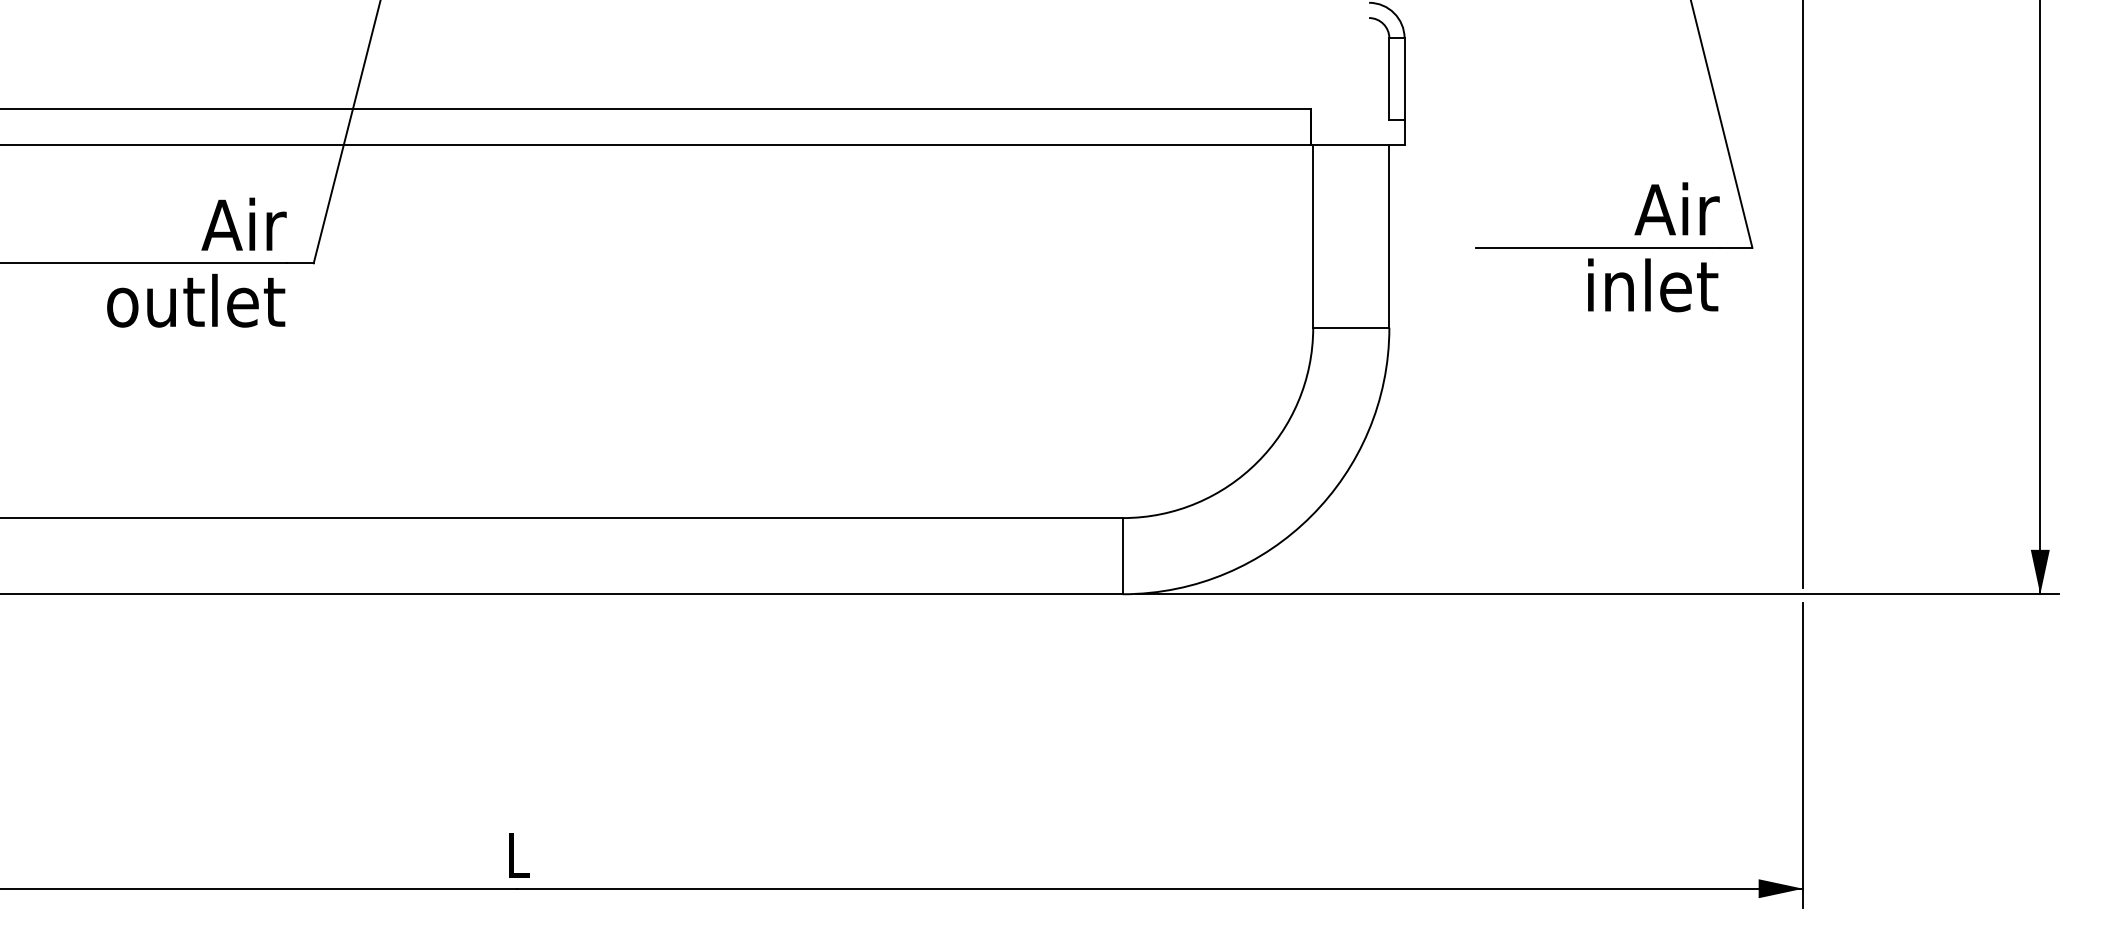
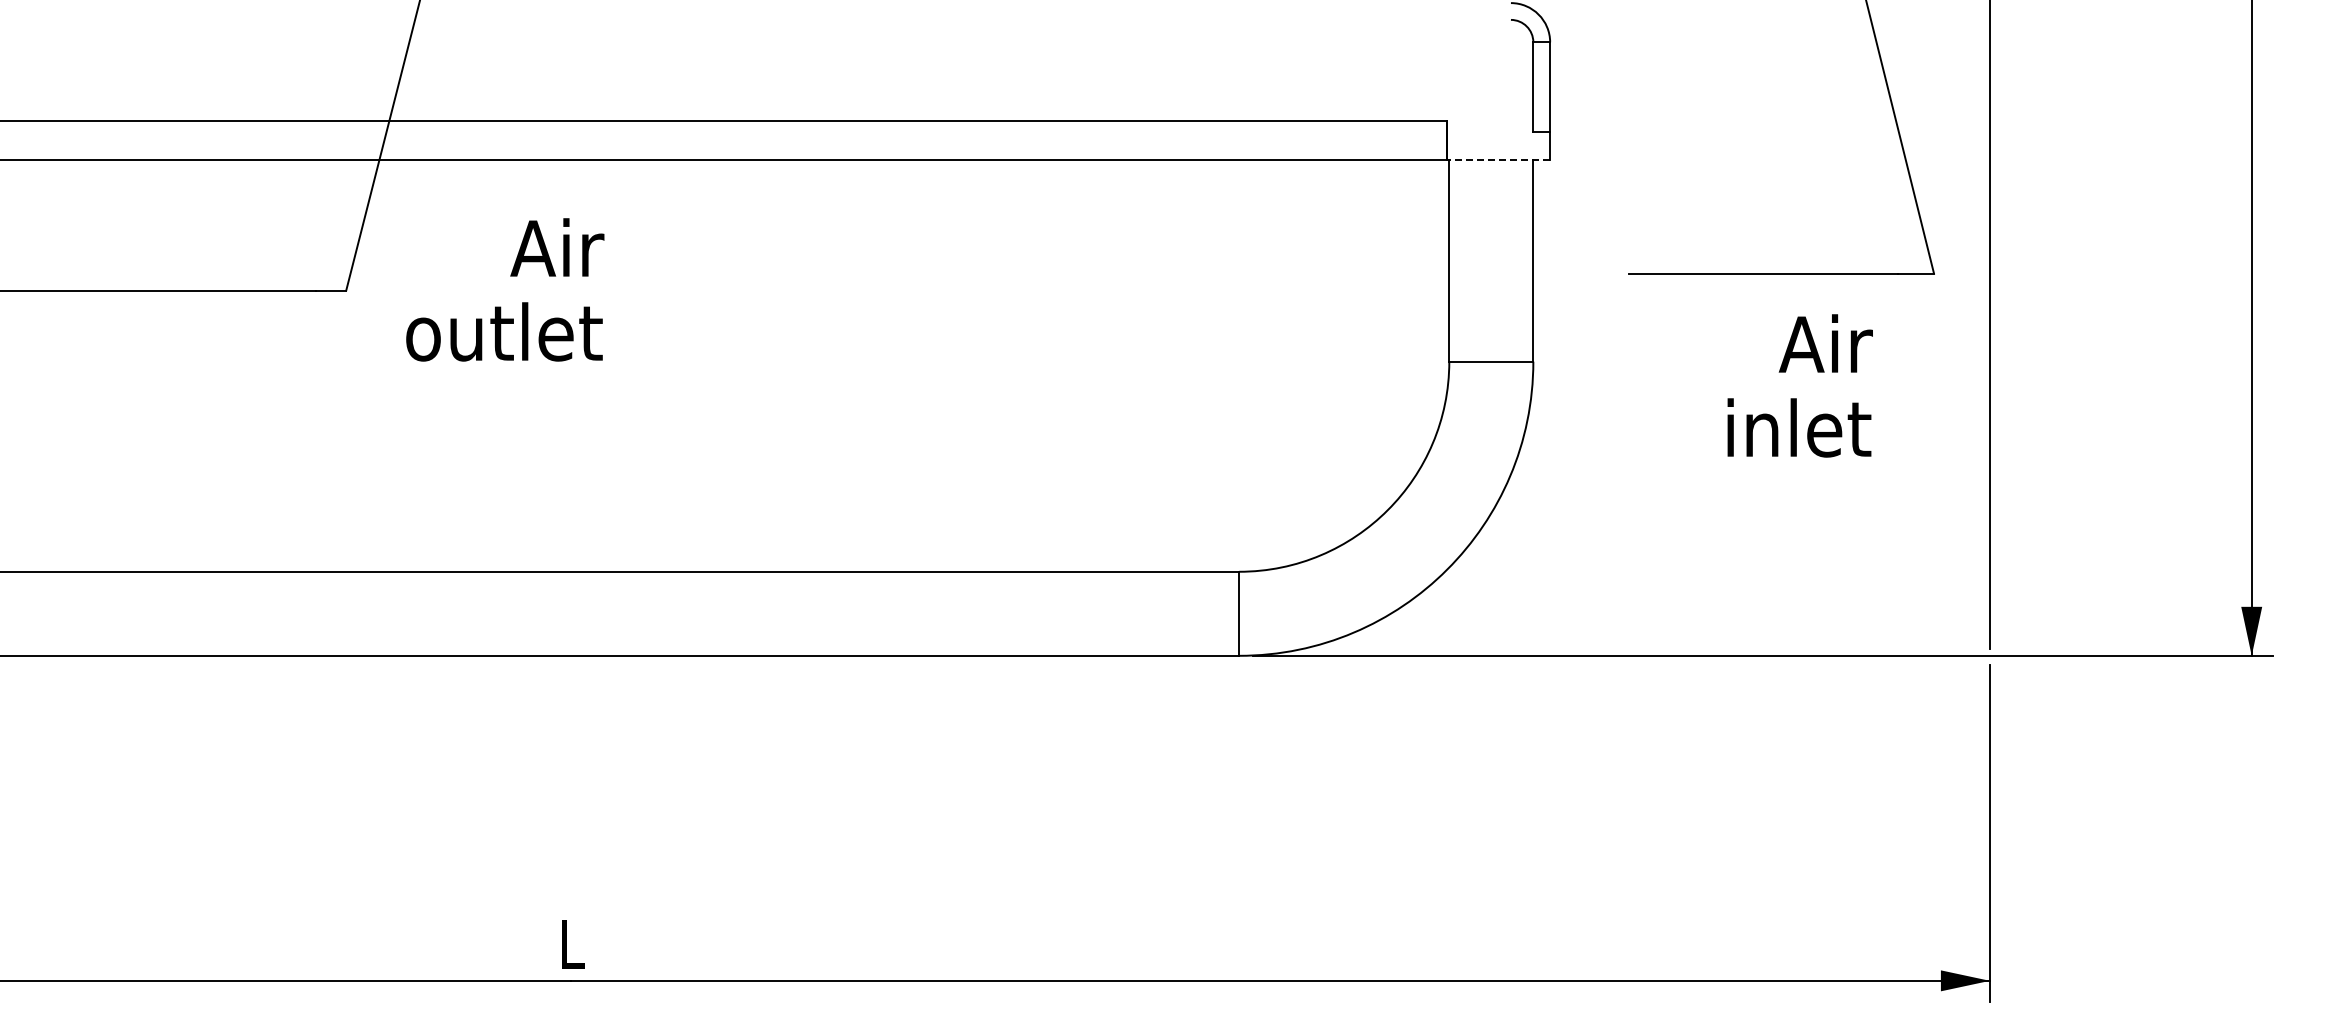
line: (1357, 144) -> (1498, 159), solid -> dashed
text: (1653, 246) -> (1799, 385), moved
text: (197, 262) -> (505, 289), moved

